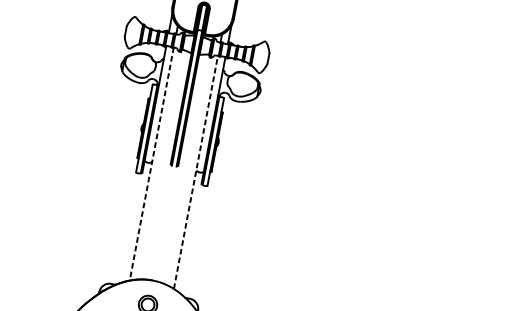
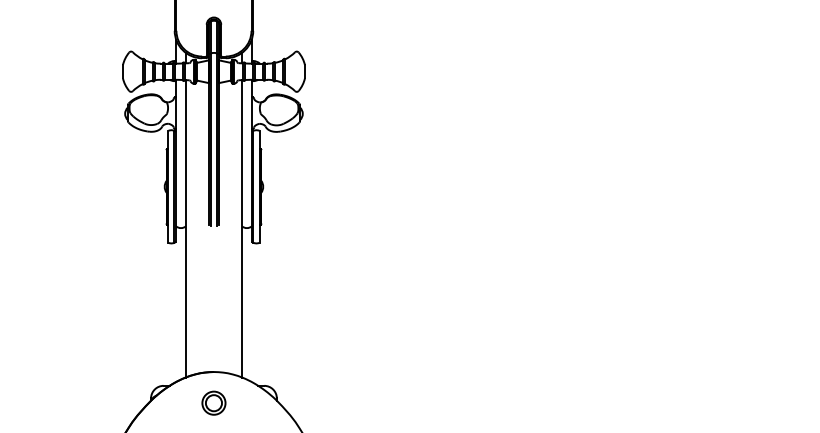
line: (151, 163) -> (185, 228), dashed -> solid
line: (196, 172) -> (242, 228), dashed -> solid

